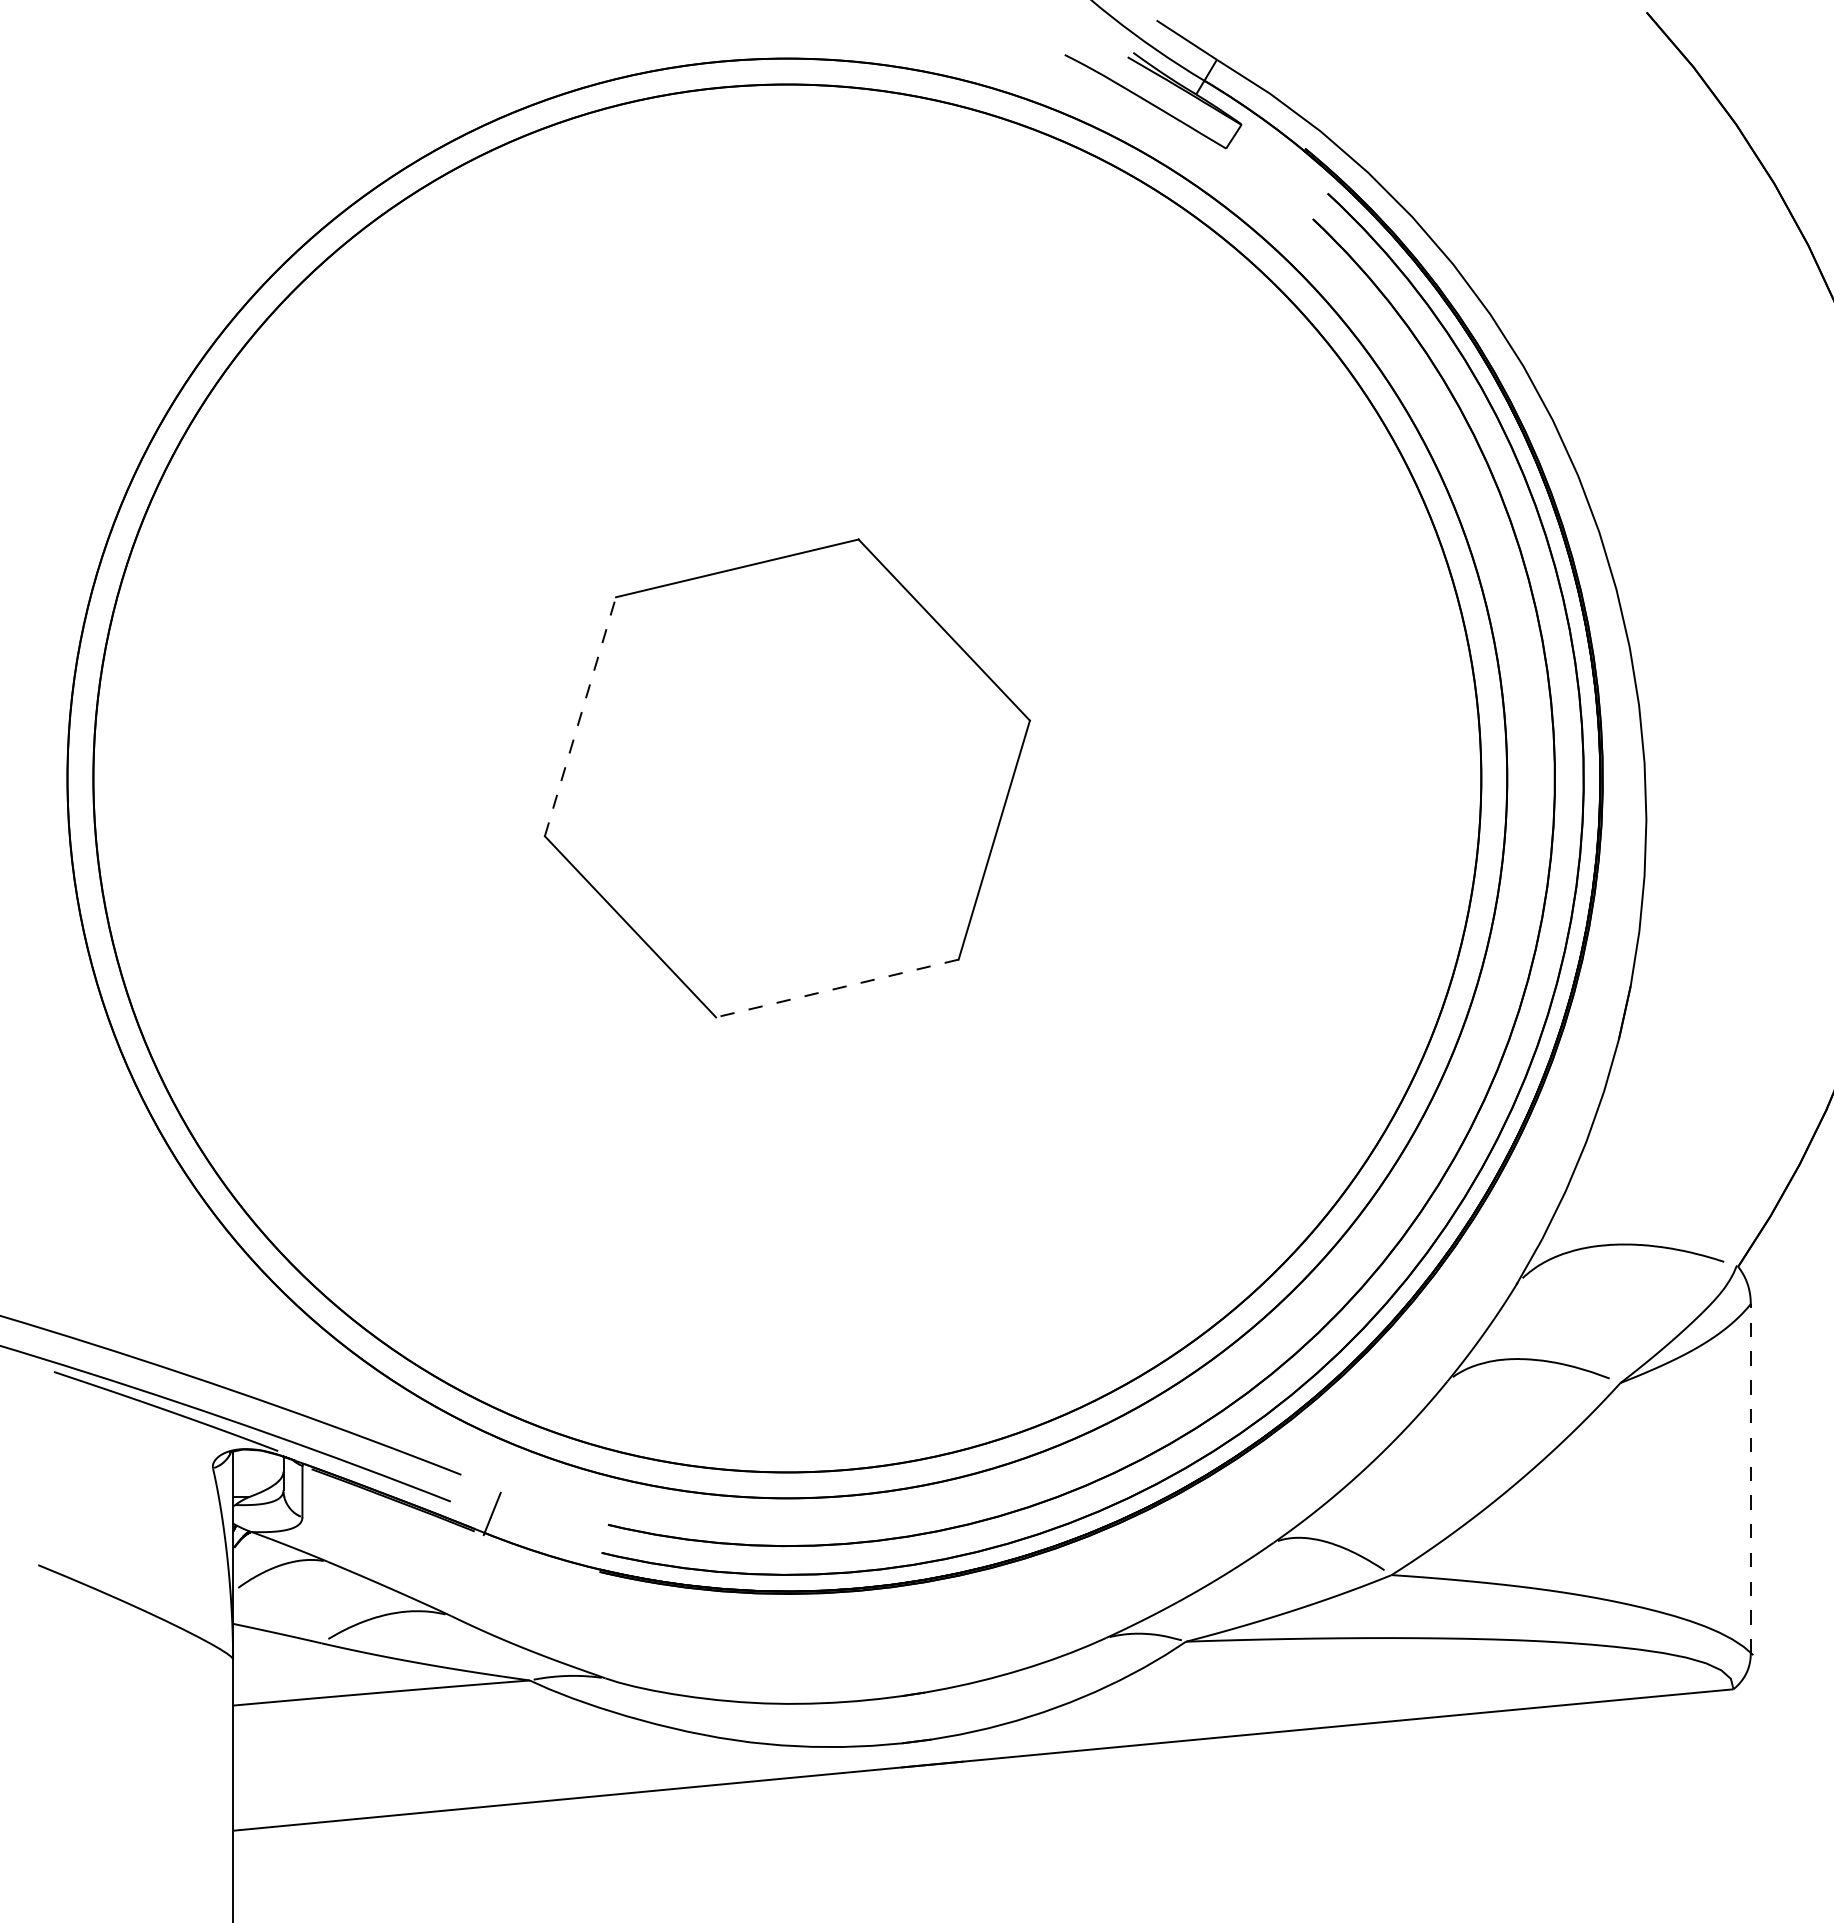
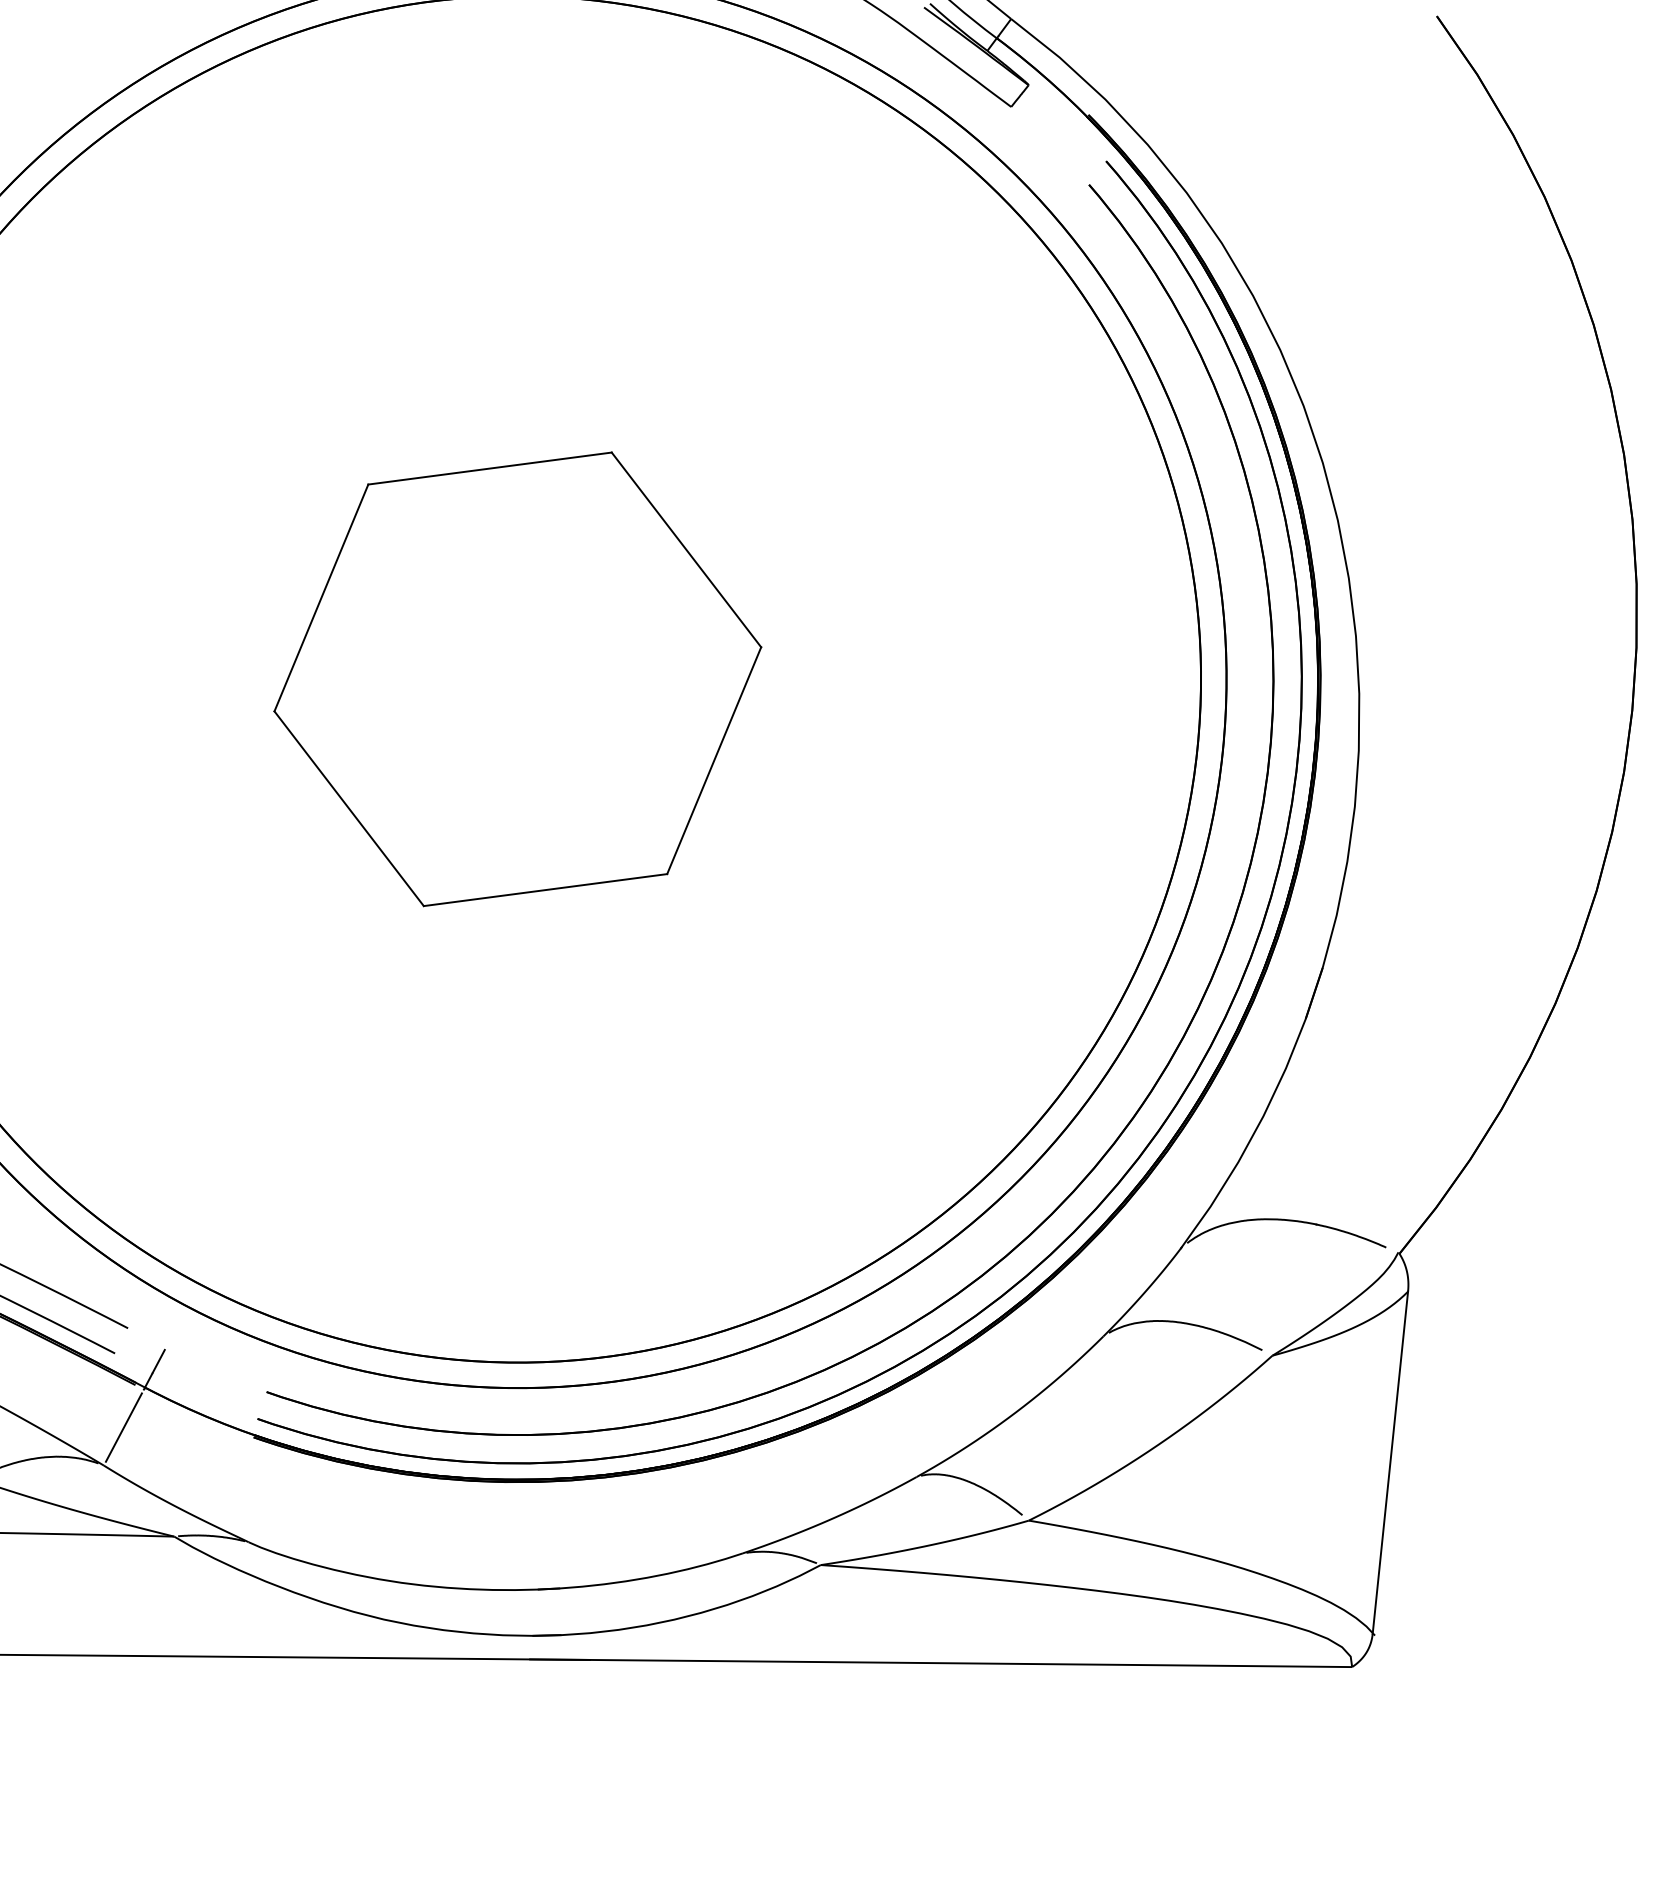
line: (580, 716) -> (321, 597), dashed -> solid
line: (837, 988) -> (545, 890), dashed -> solid
line: (1750, 1478) -> (1390, 1462), dashed -> solid
line: (467, 1575) -> (123, 1427), added

